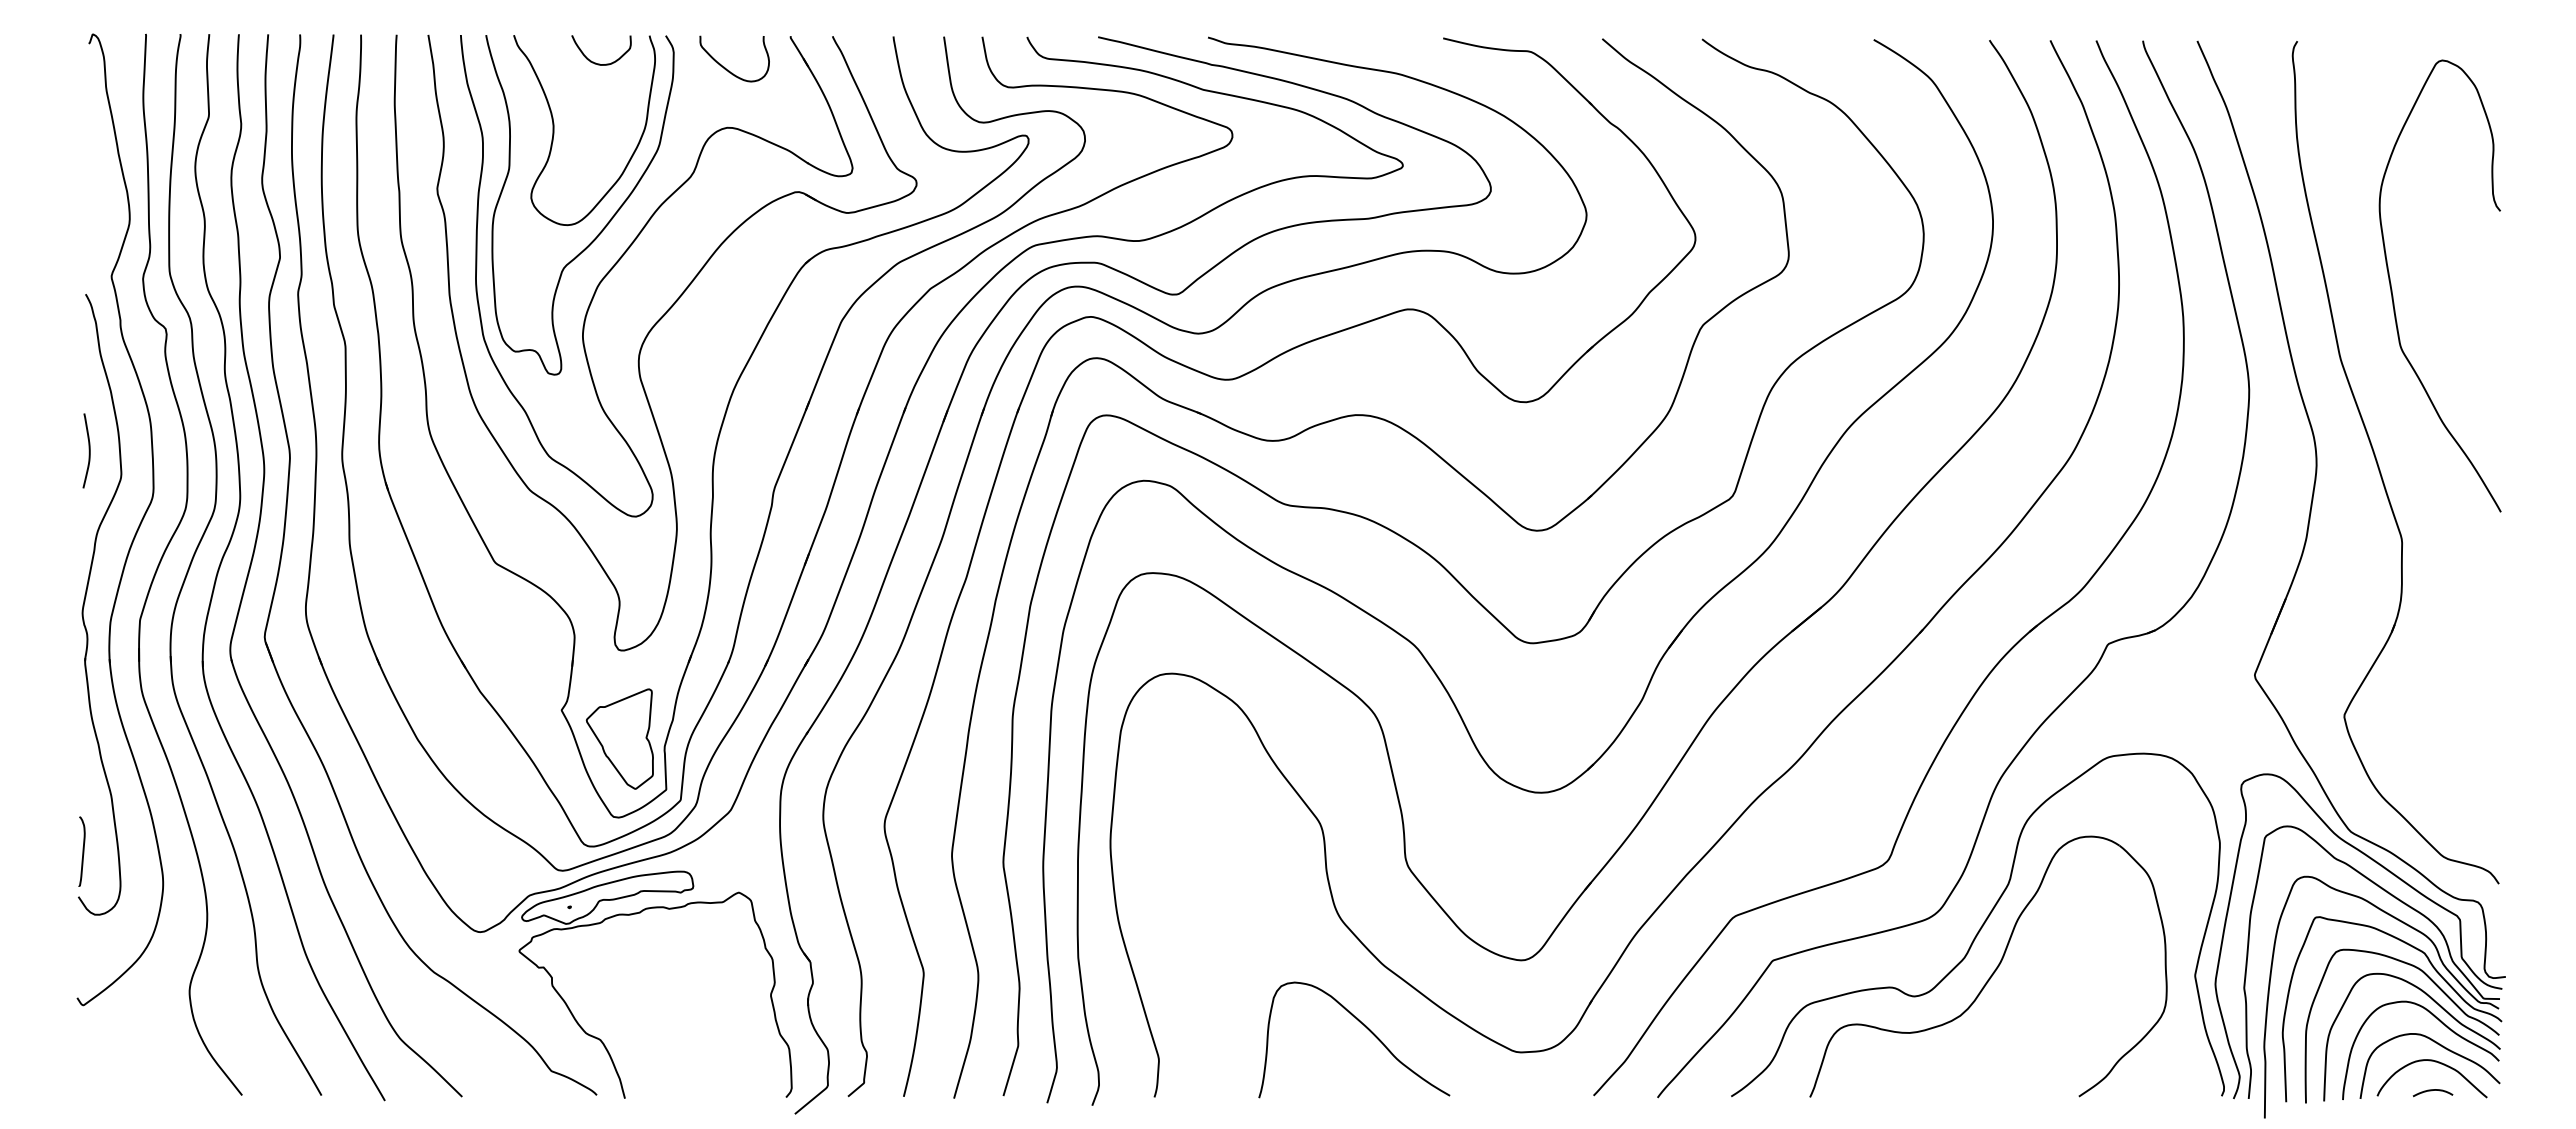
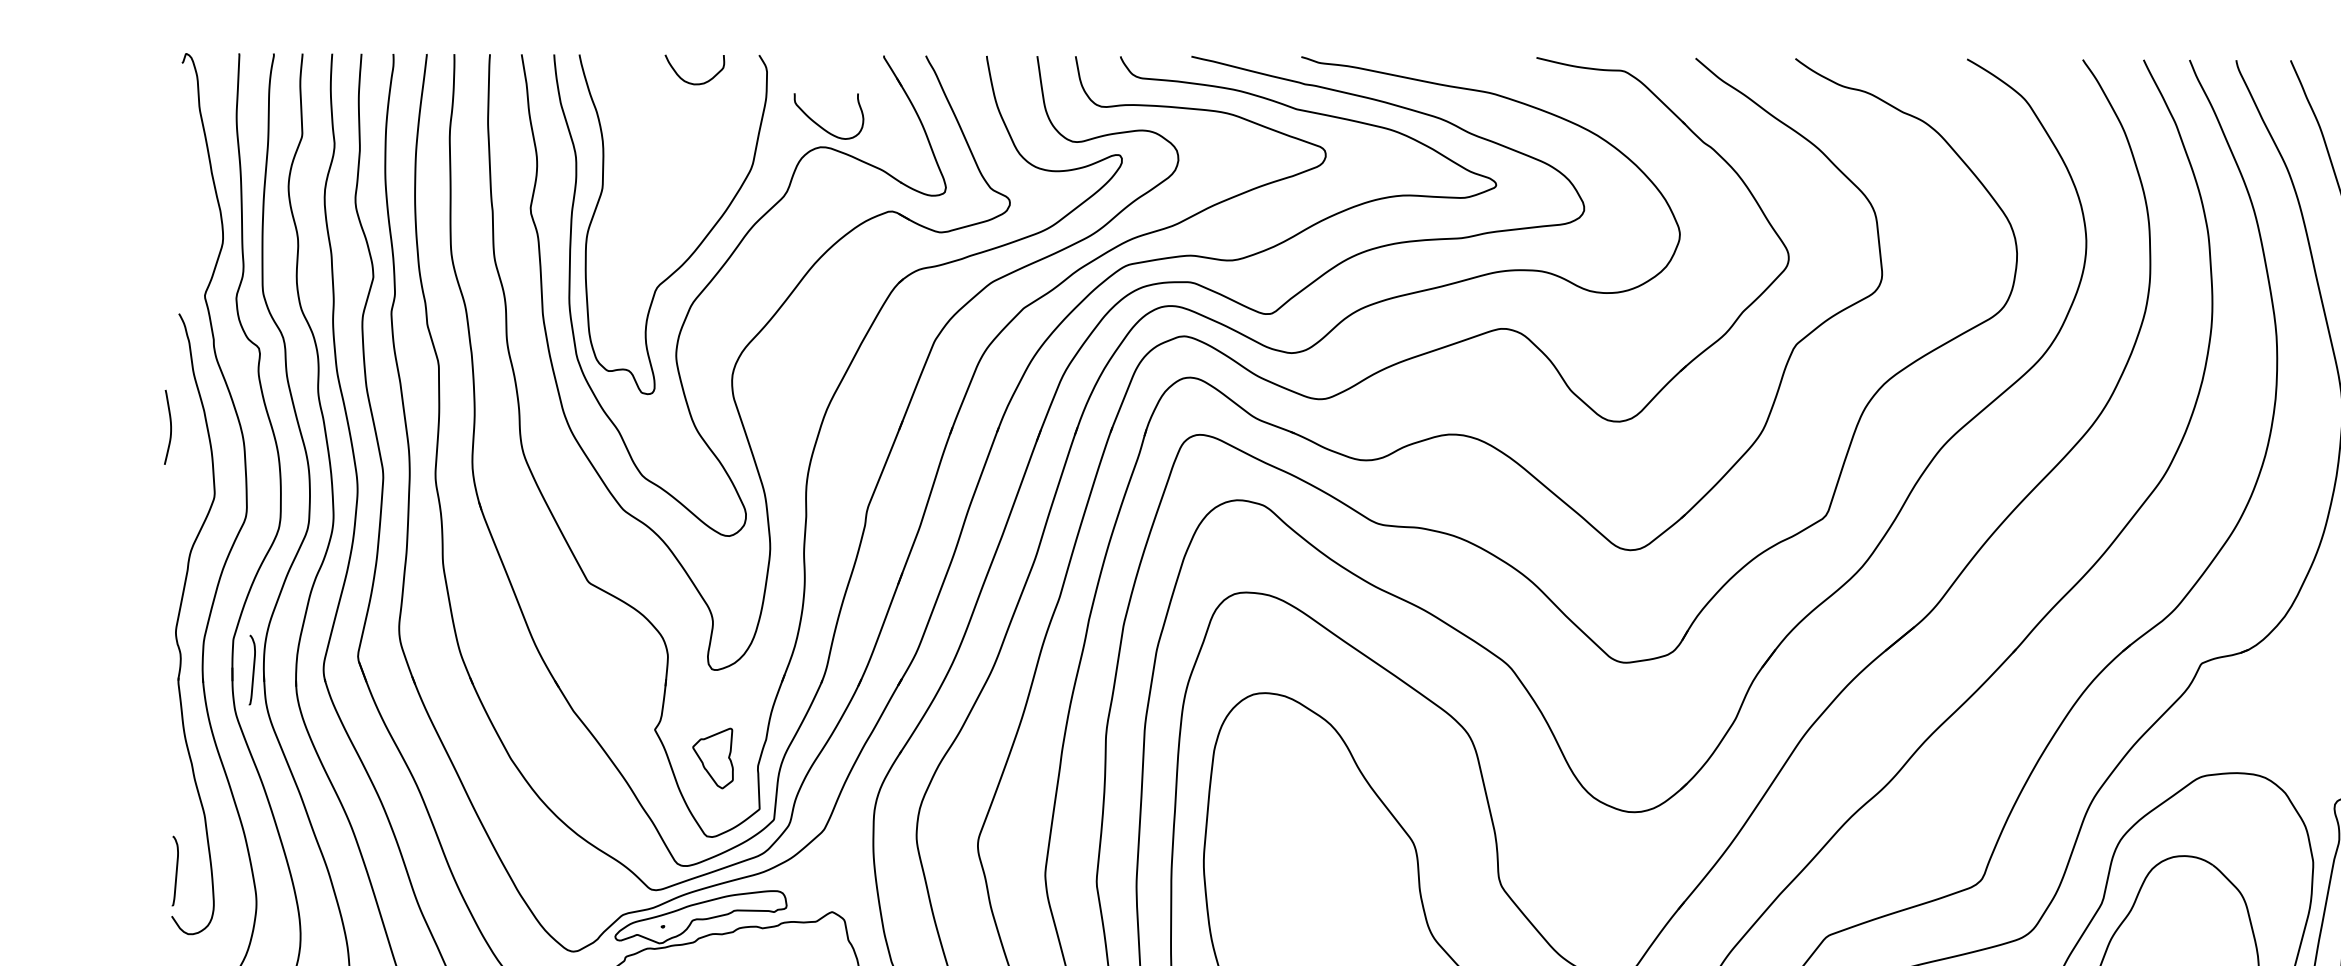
curve: (725, 67) -> (819, 124), moved
curve: (554, 130) -> (647, 149), removed
curve: (88, 450) -> (169, 426), moved
curve: (159, 650) -> (252, 669), added
part: (619, 738) -> (712, 757), size x0.6

